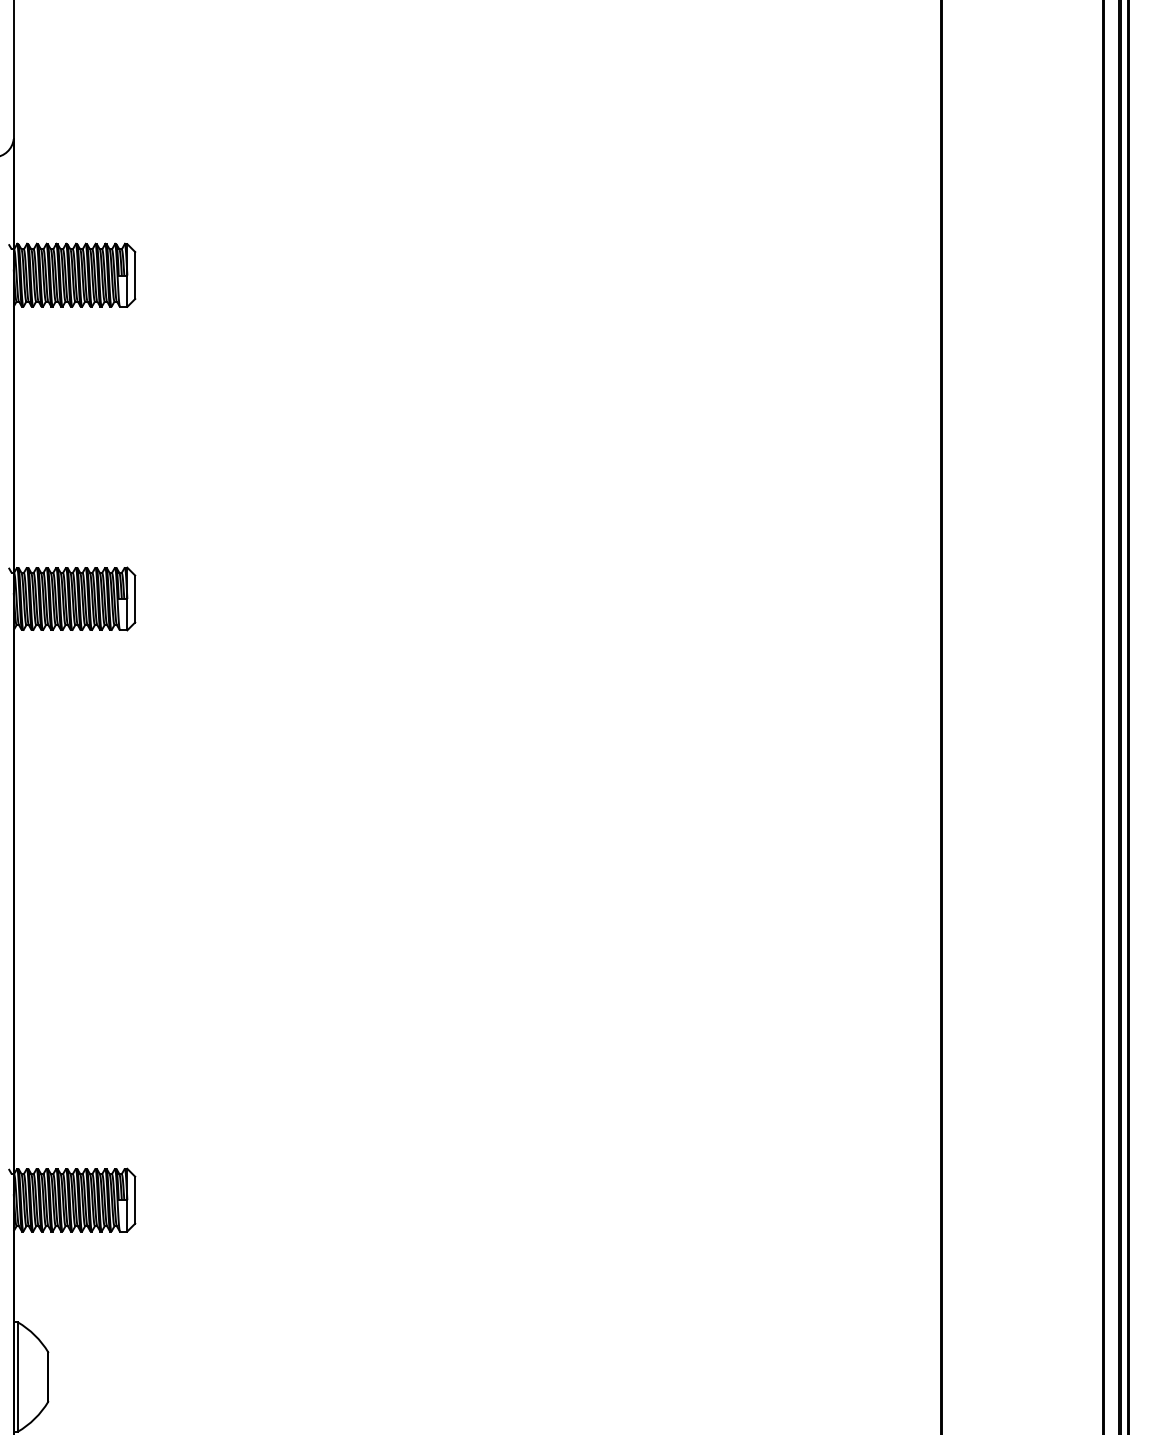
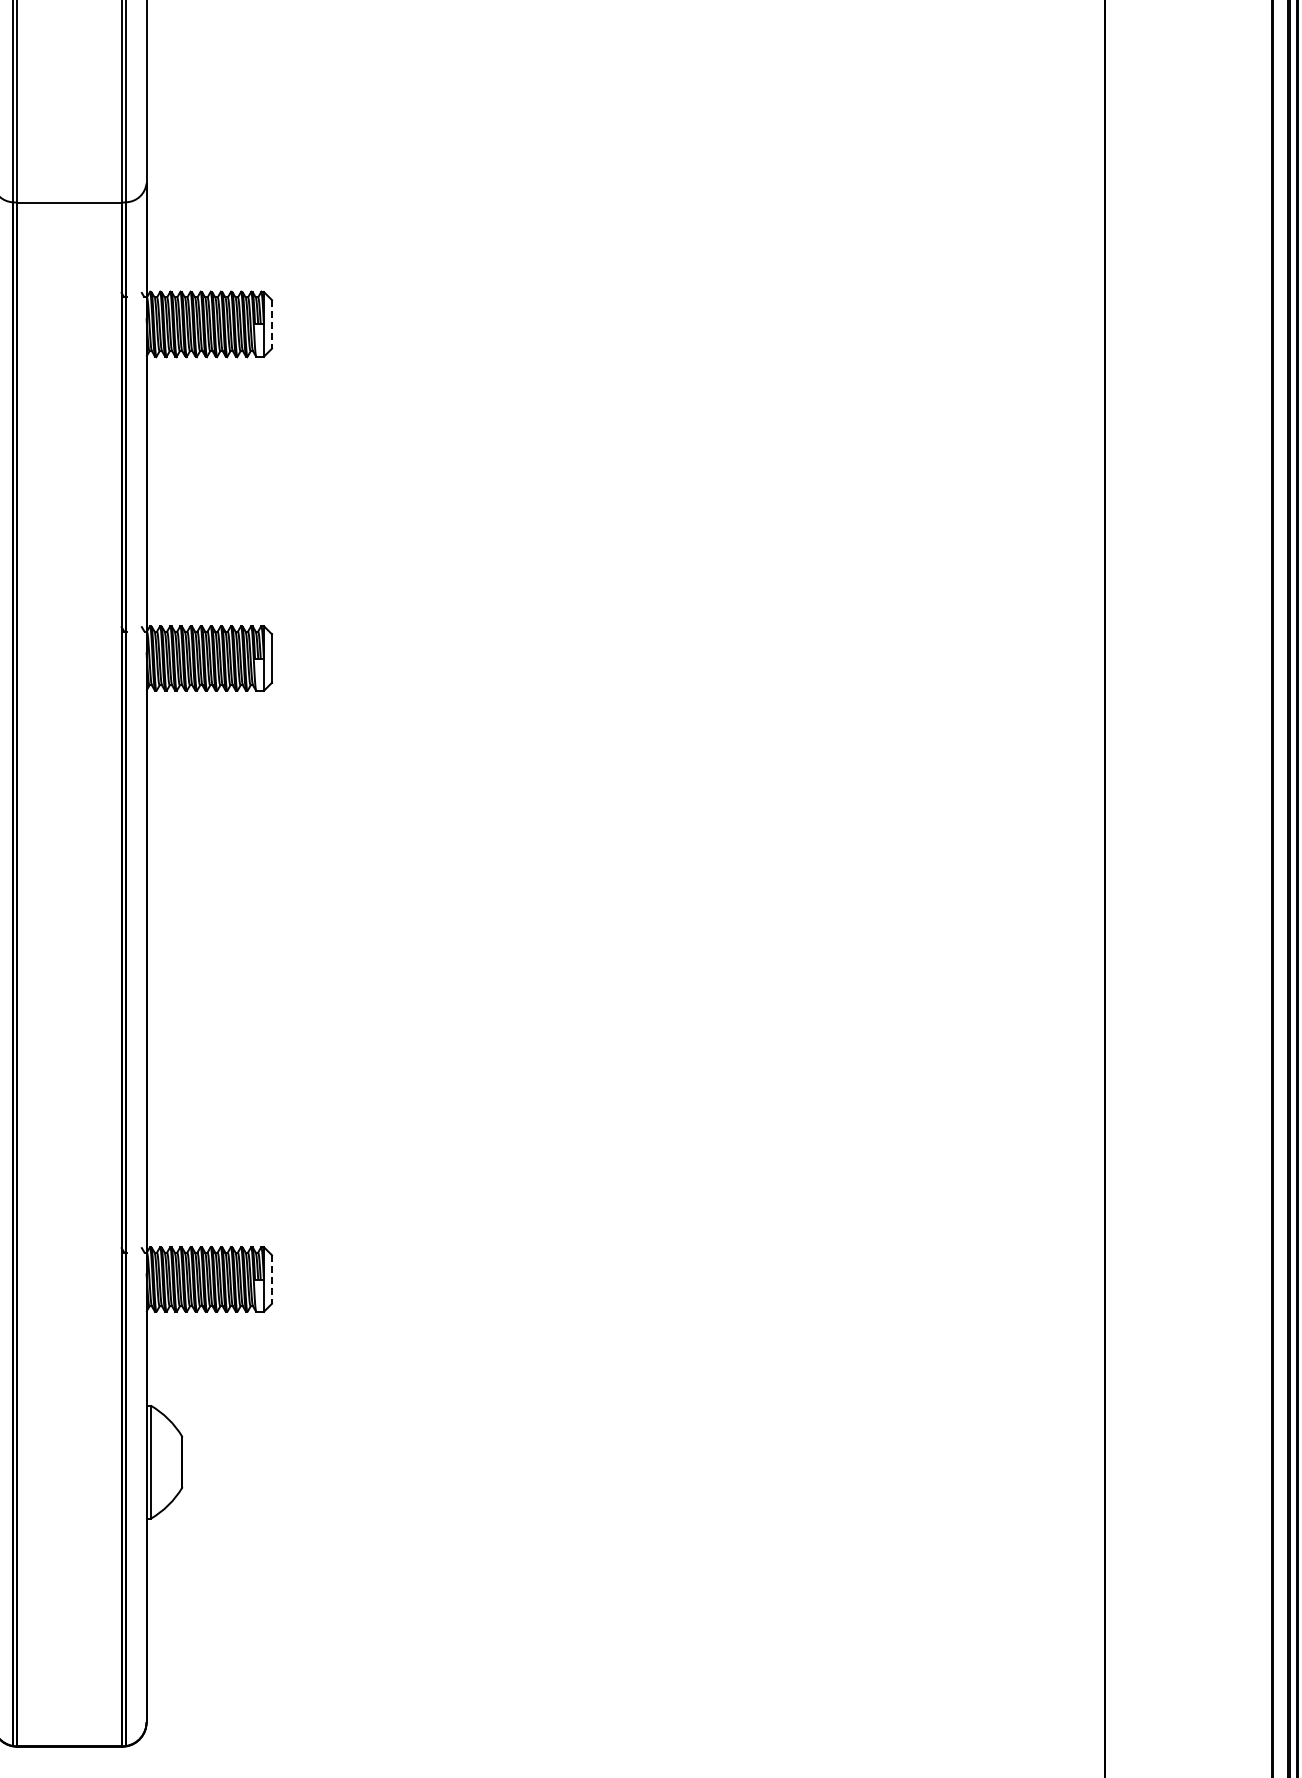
line: (135, 275) -> (272, 324), solid -> dashed
line: (134, 1201) -> (271, 1280), solid -> dashed

